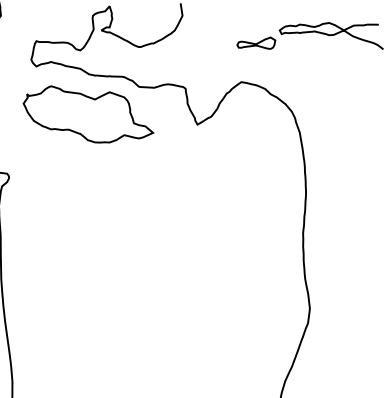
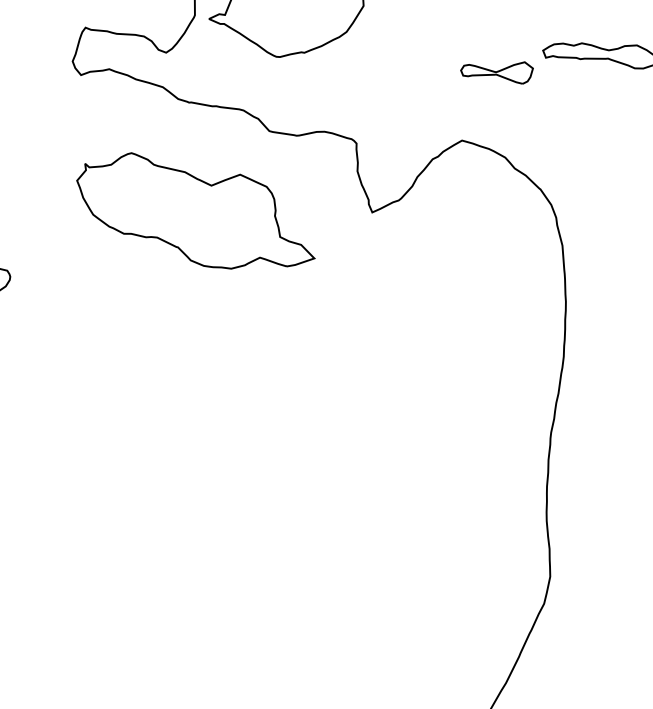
part: (88, 114) -> (196, 212), moved

